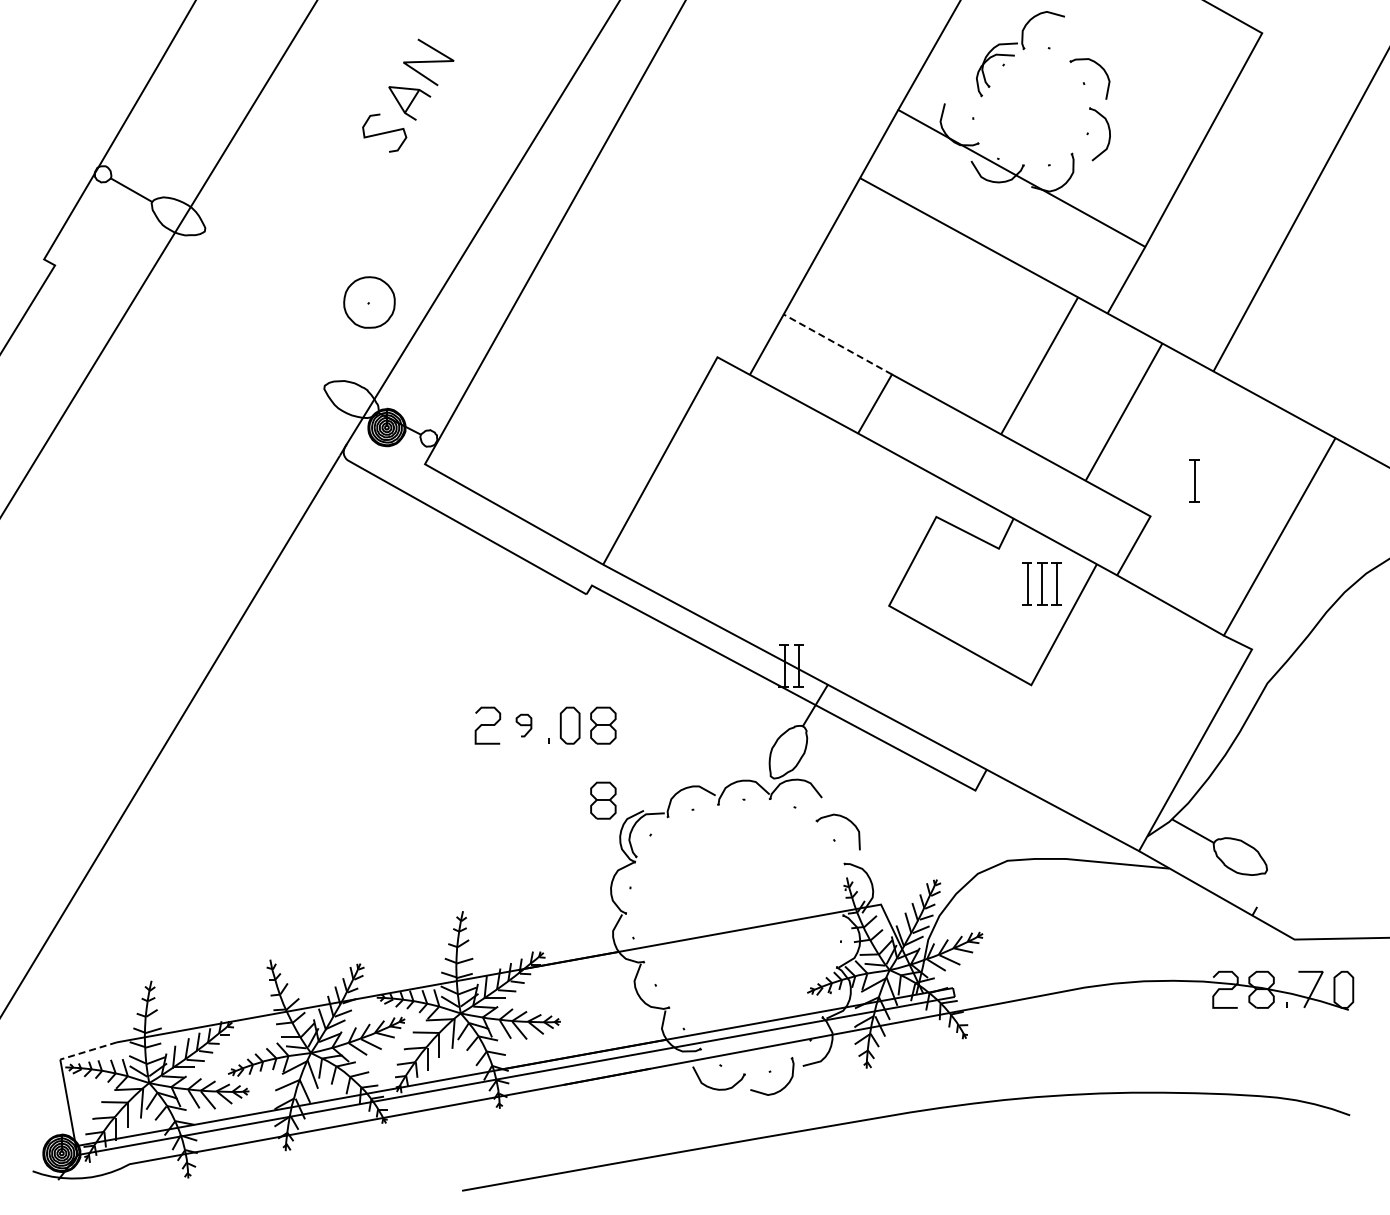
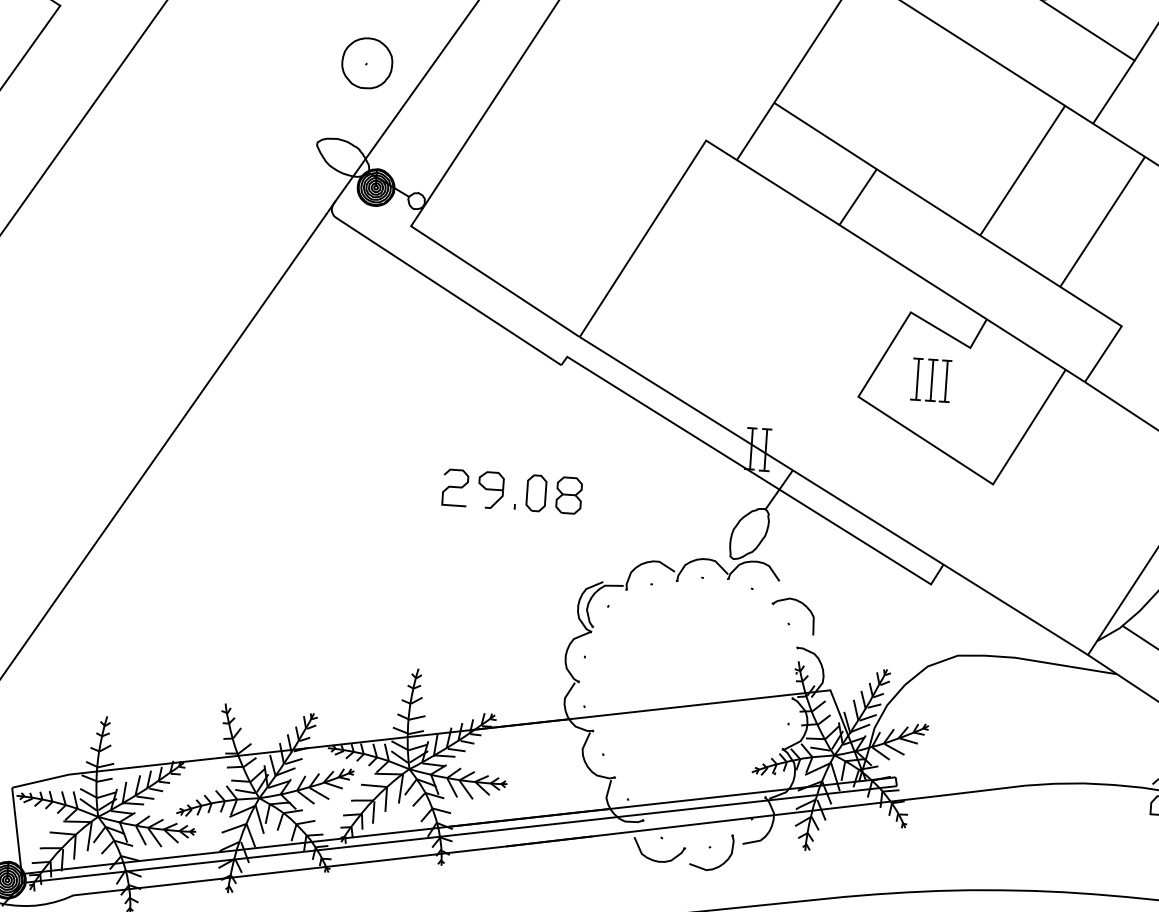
line: (837, 344) -> (825, 136), dashed -> solid
part: (1041, 583) -> (931, 379), moved
part: (523, 725) -> (490, 490), size x1.67
part: (603, 800) -> (564, 569), removed
line: (88, 1050) -> (40, 780), dashed -> solid

